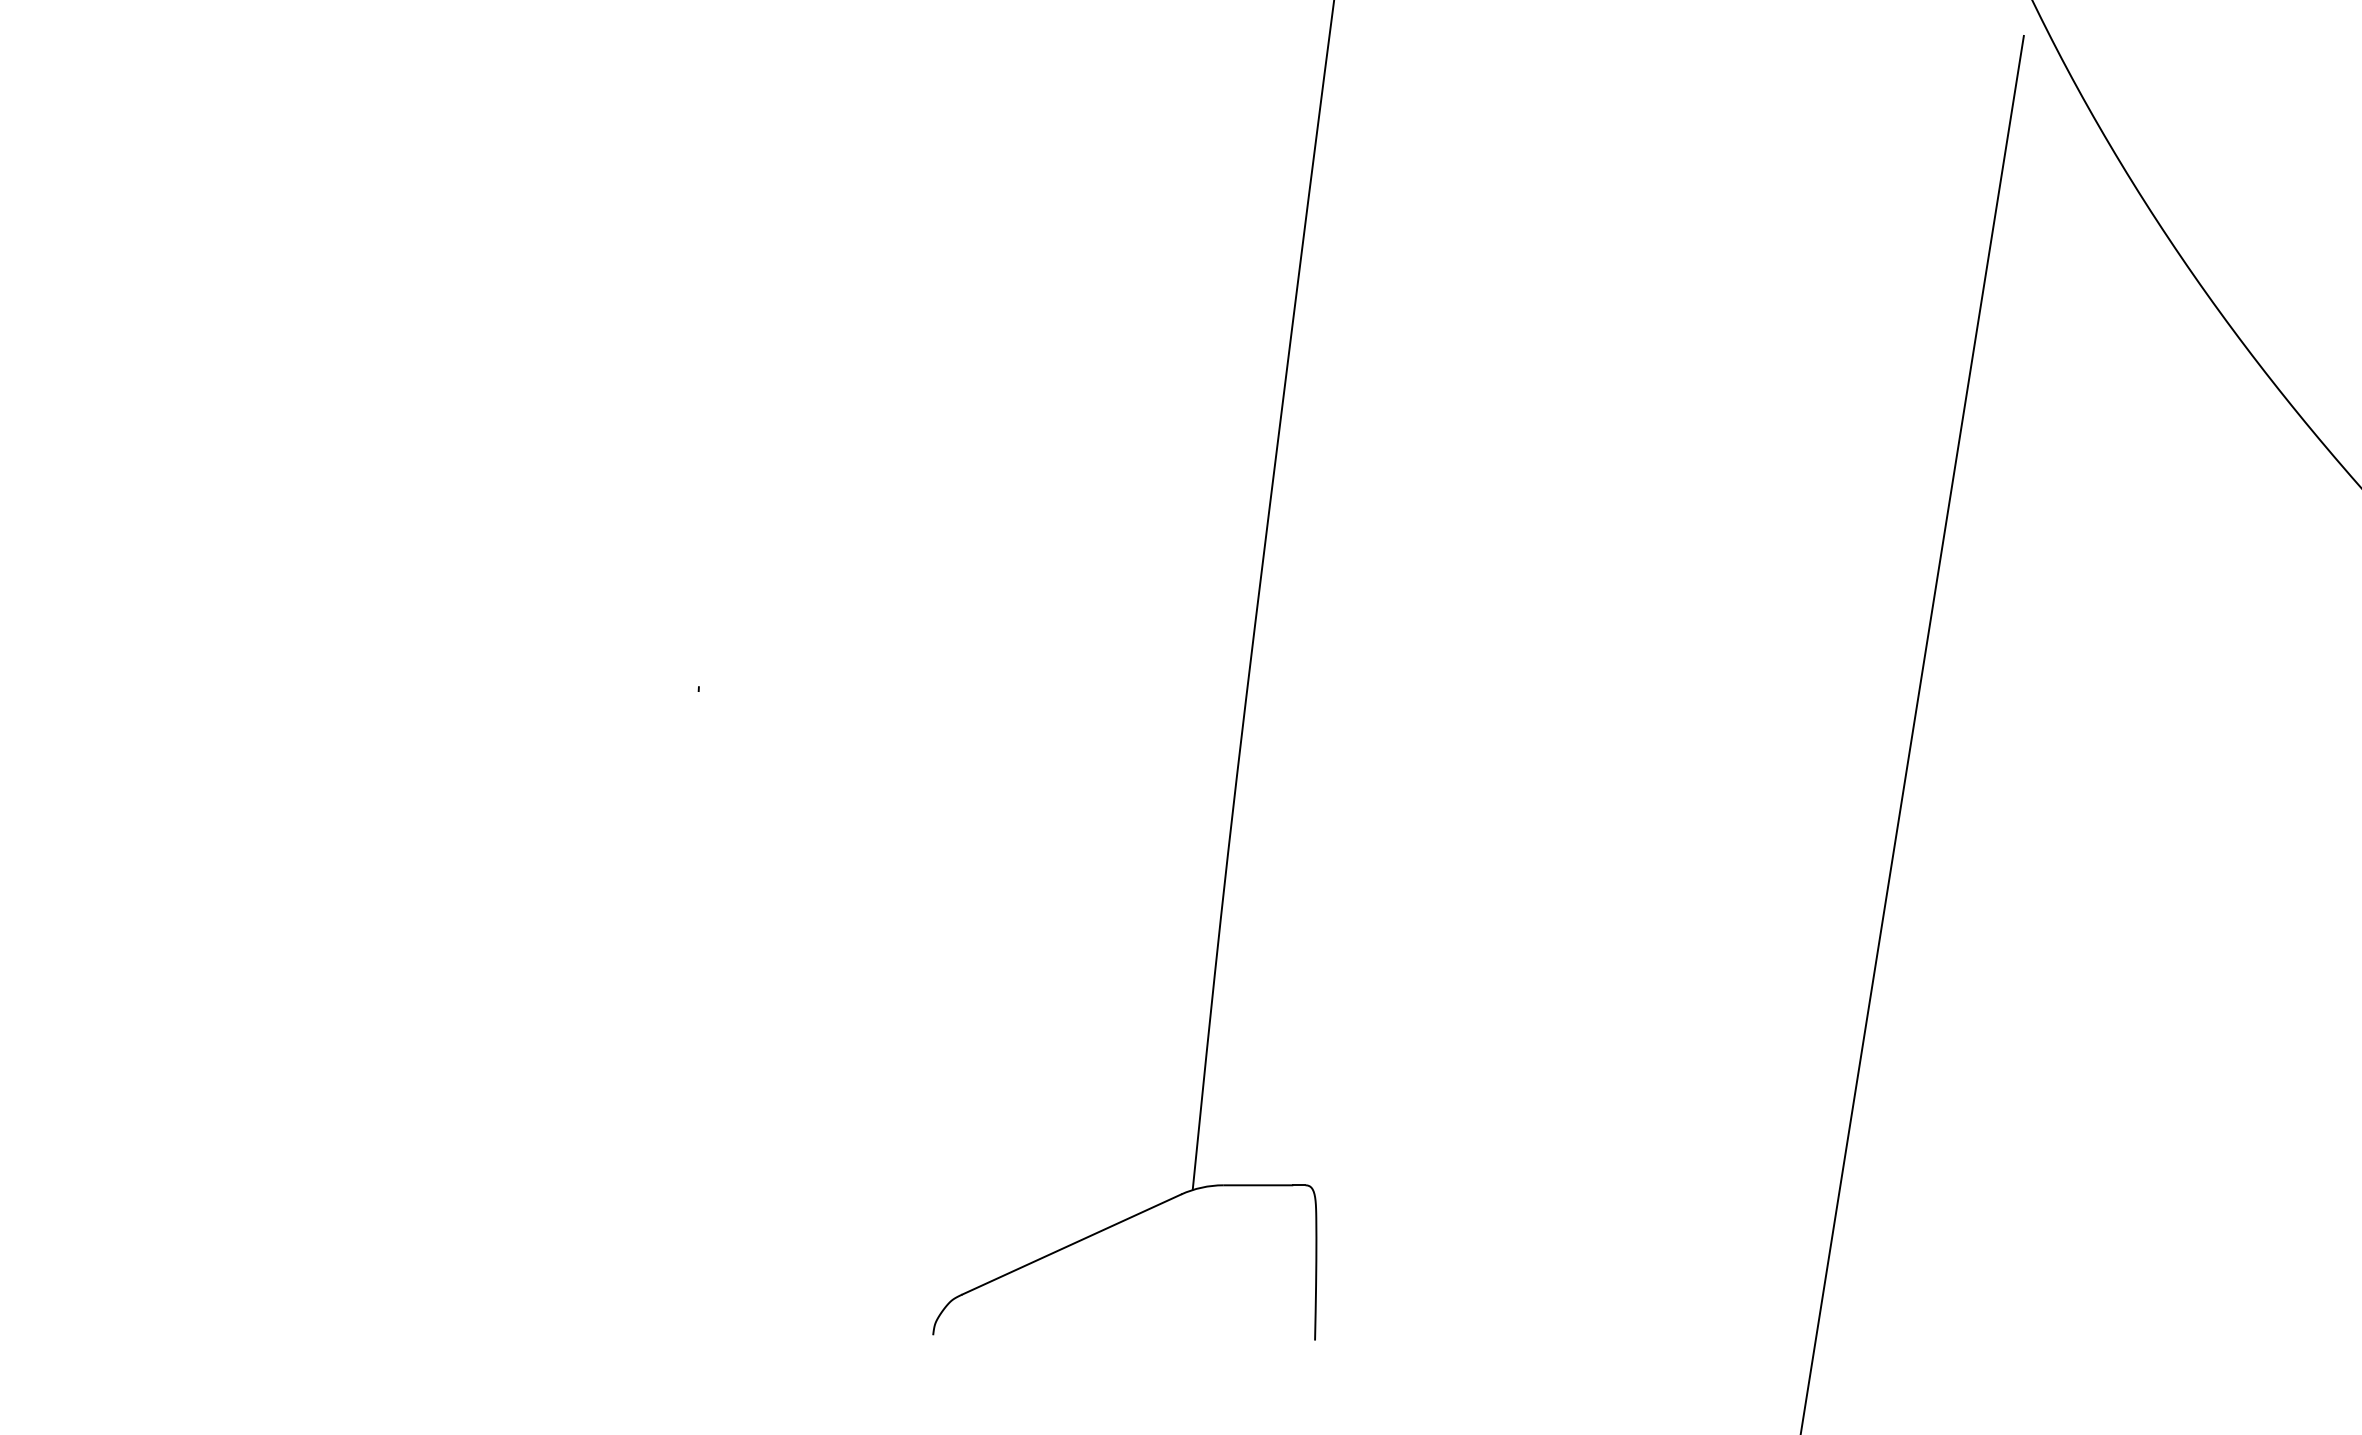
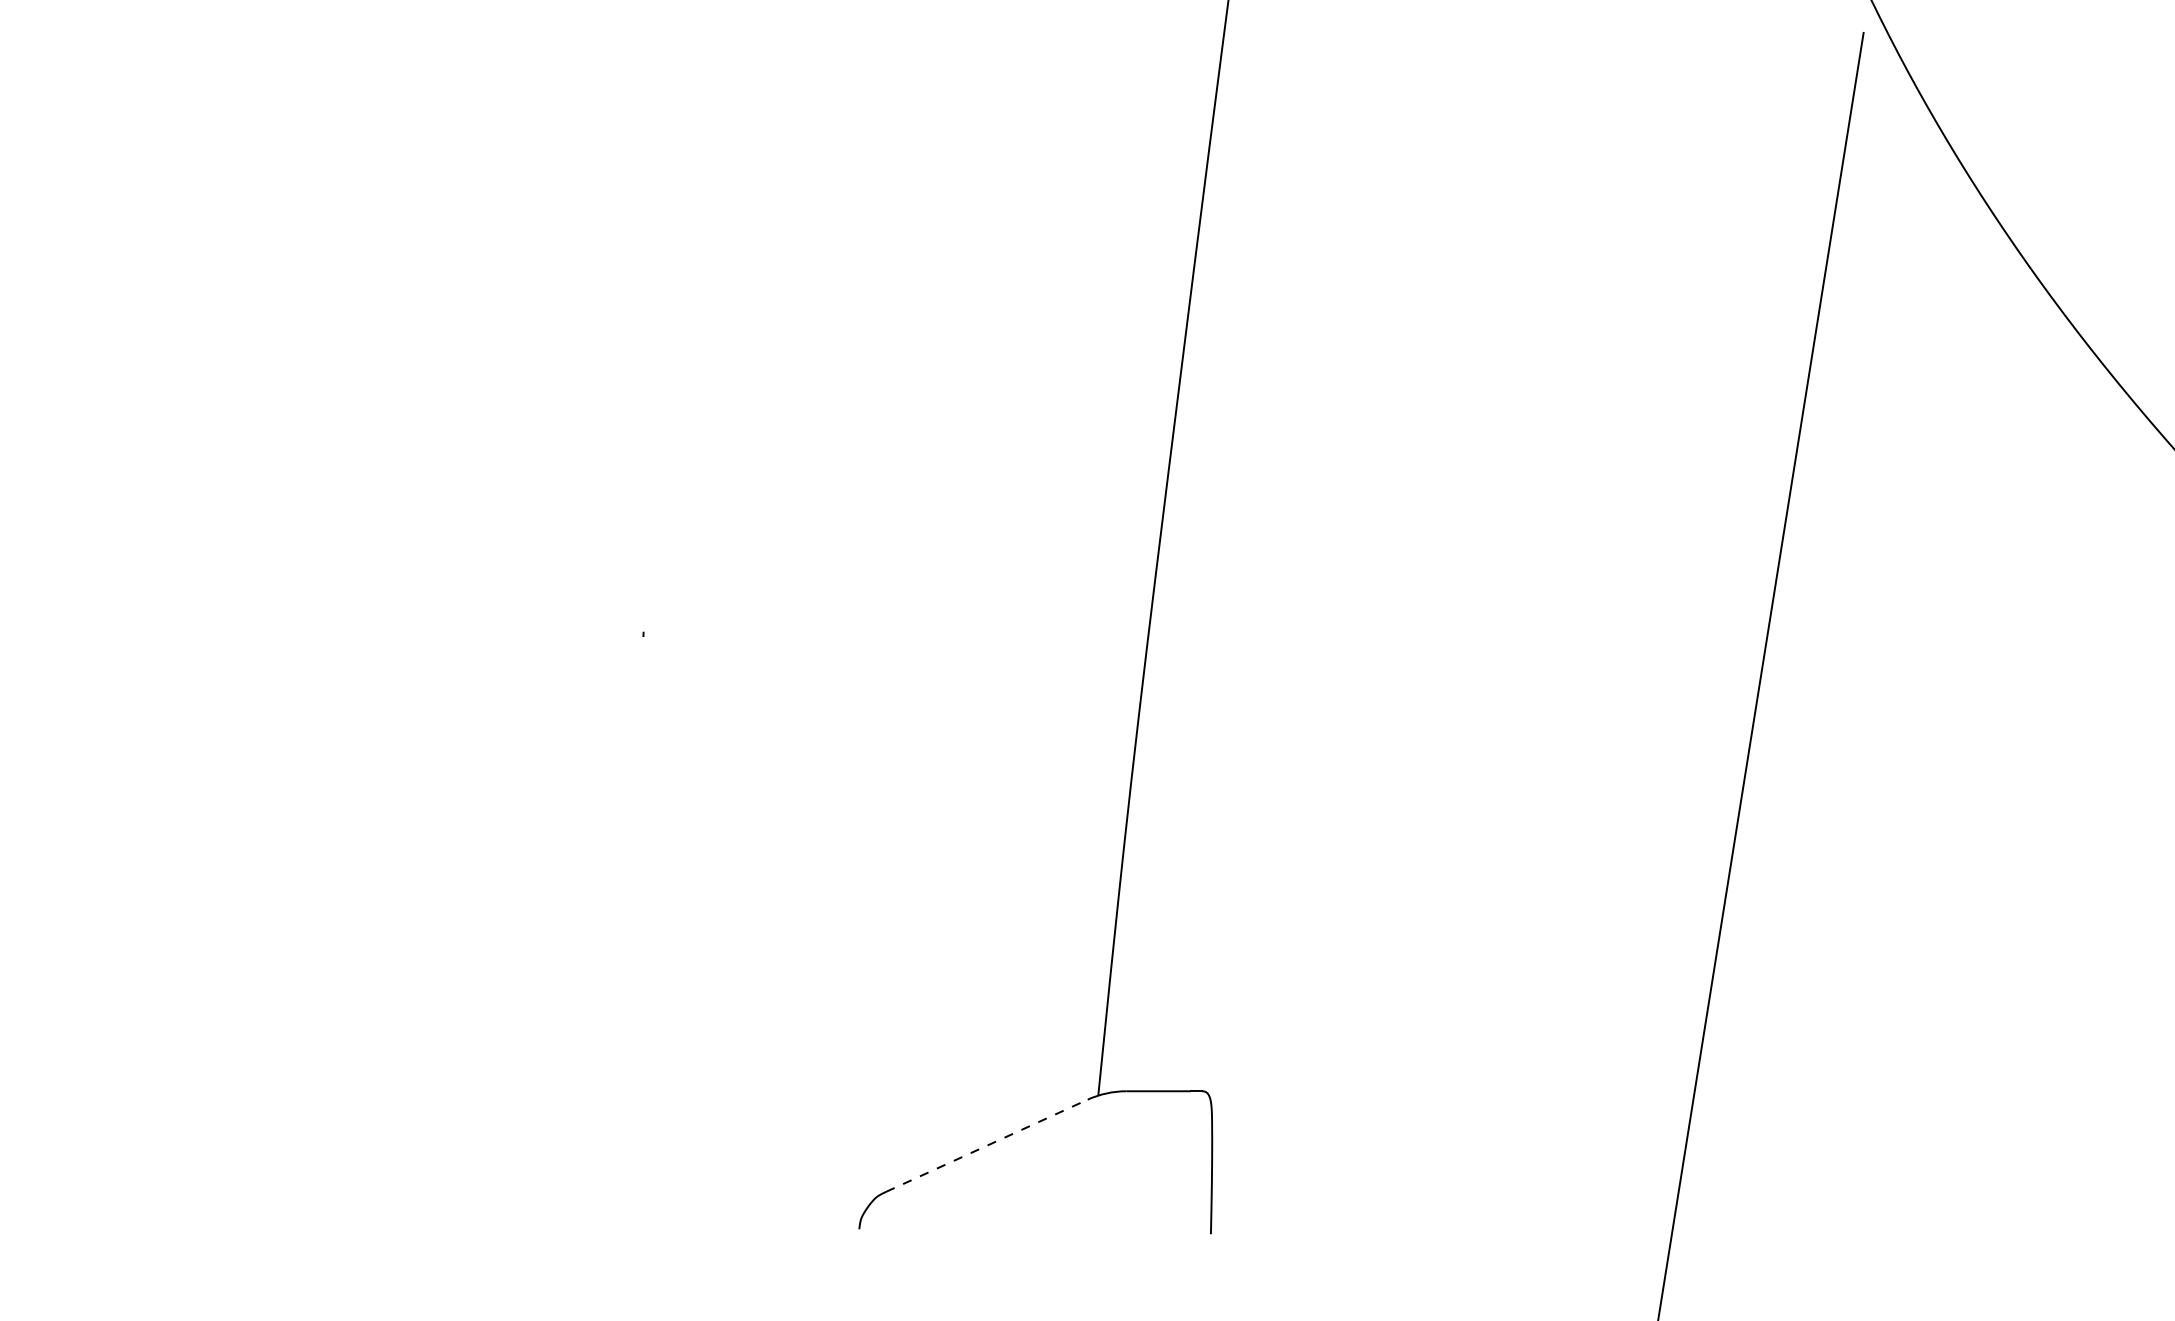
line: (1072, 1244) -> (987, 1145), solid -> dashed

